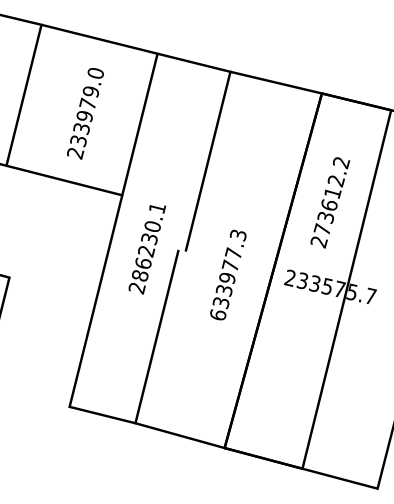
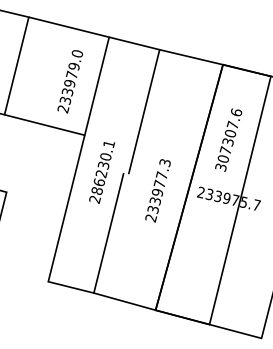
text: (85, 113) -> (70, 81), moved
text: (329, 201) -> (228, 139), 273612.2 -> 307307.6
text: (326, 285) -> (226, 197), 233575.7 -> 233975.7
text: (218, 315) -> (151, 218), 633977.3 -> 233977.3

